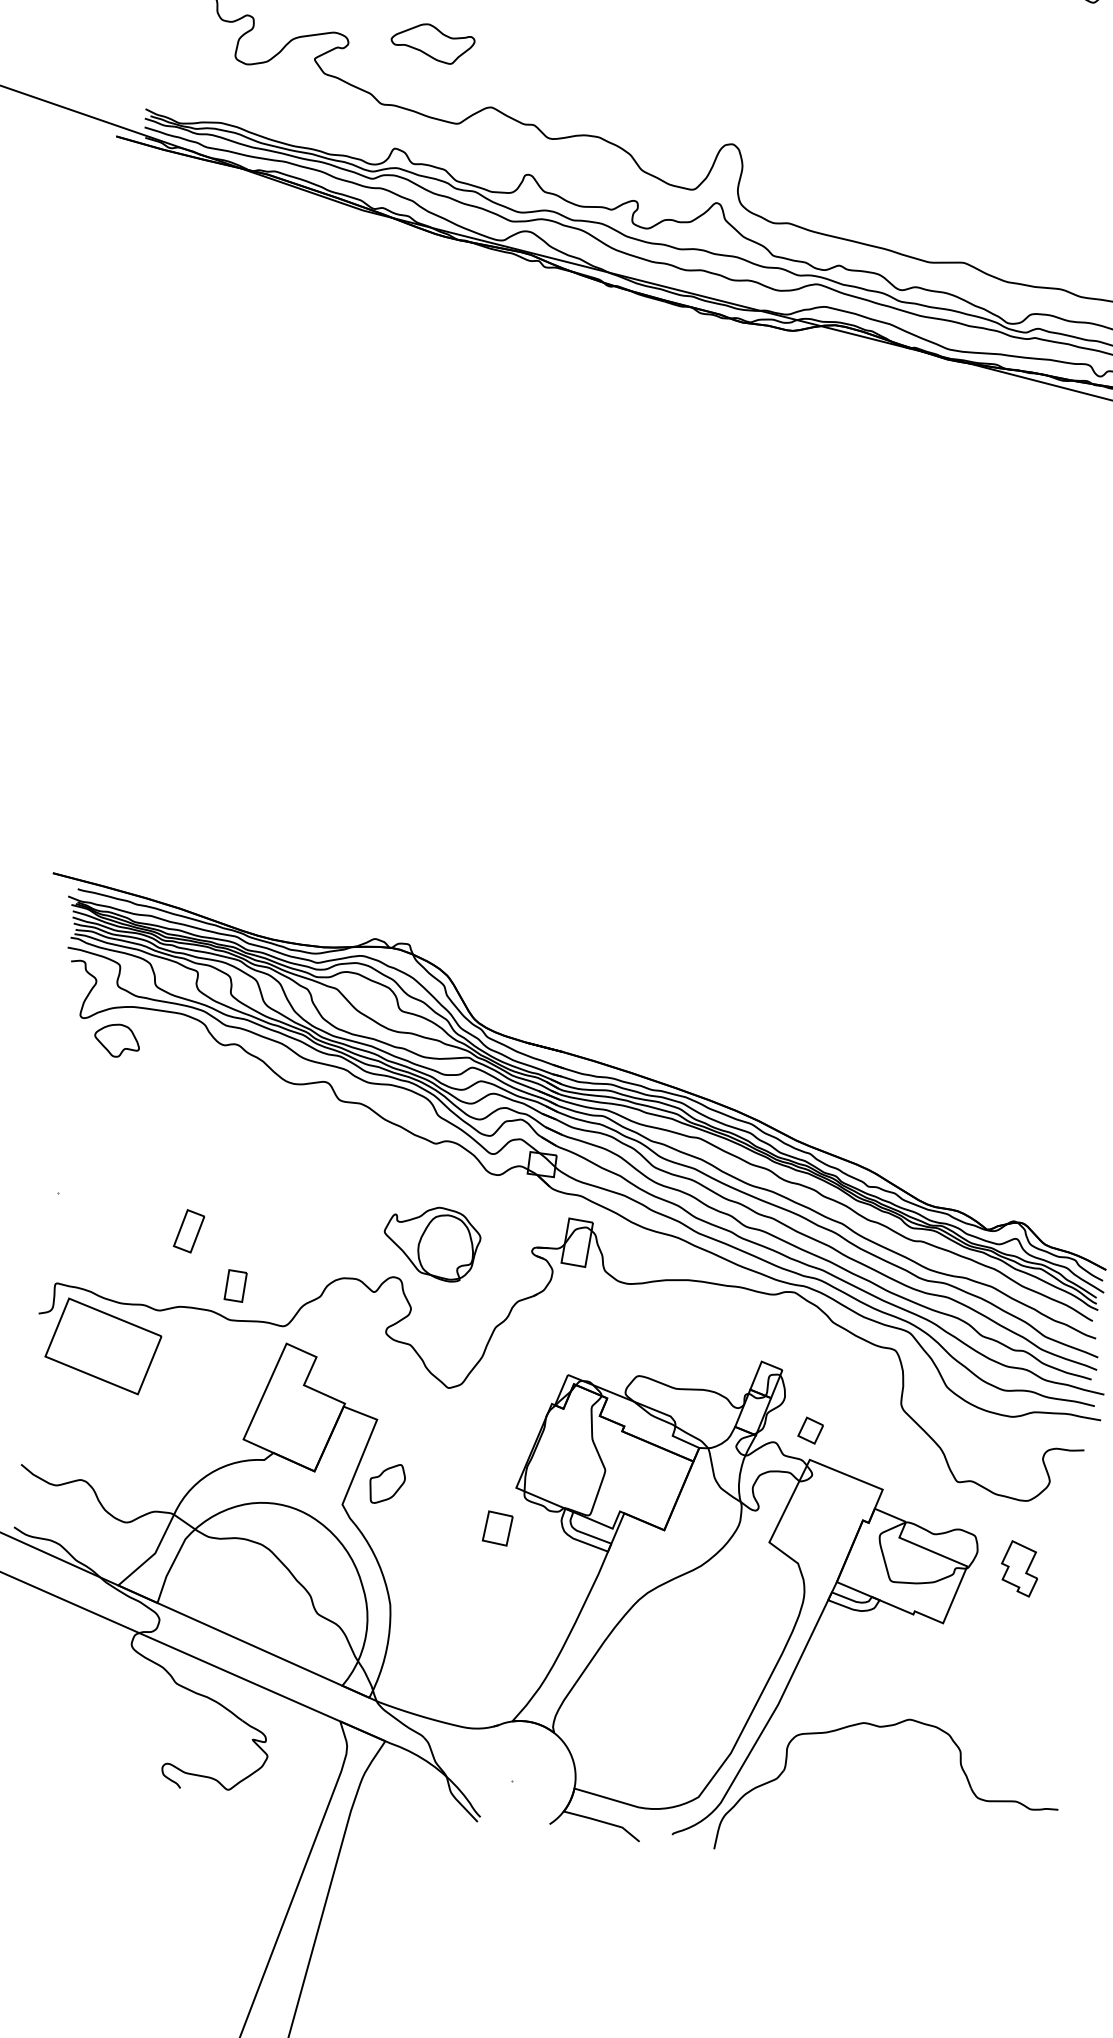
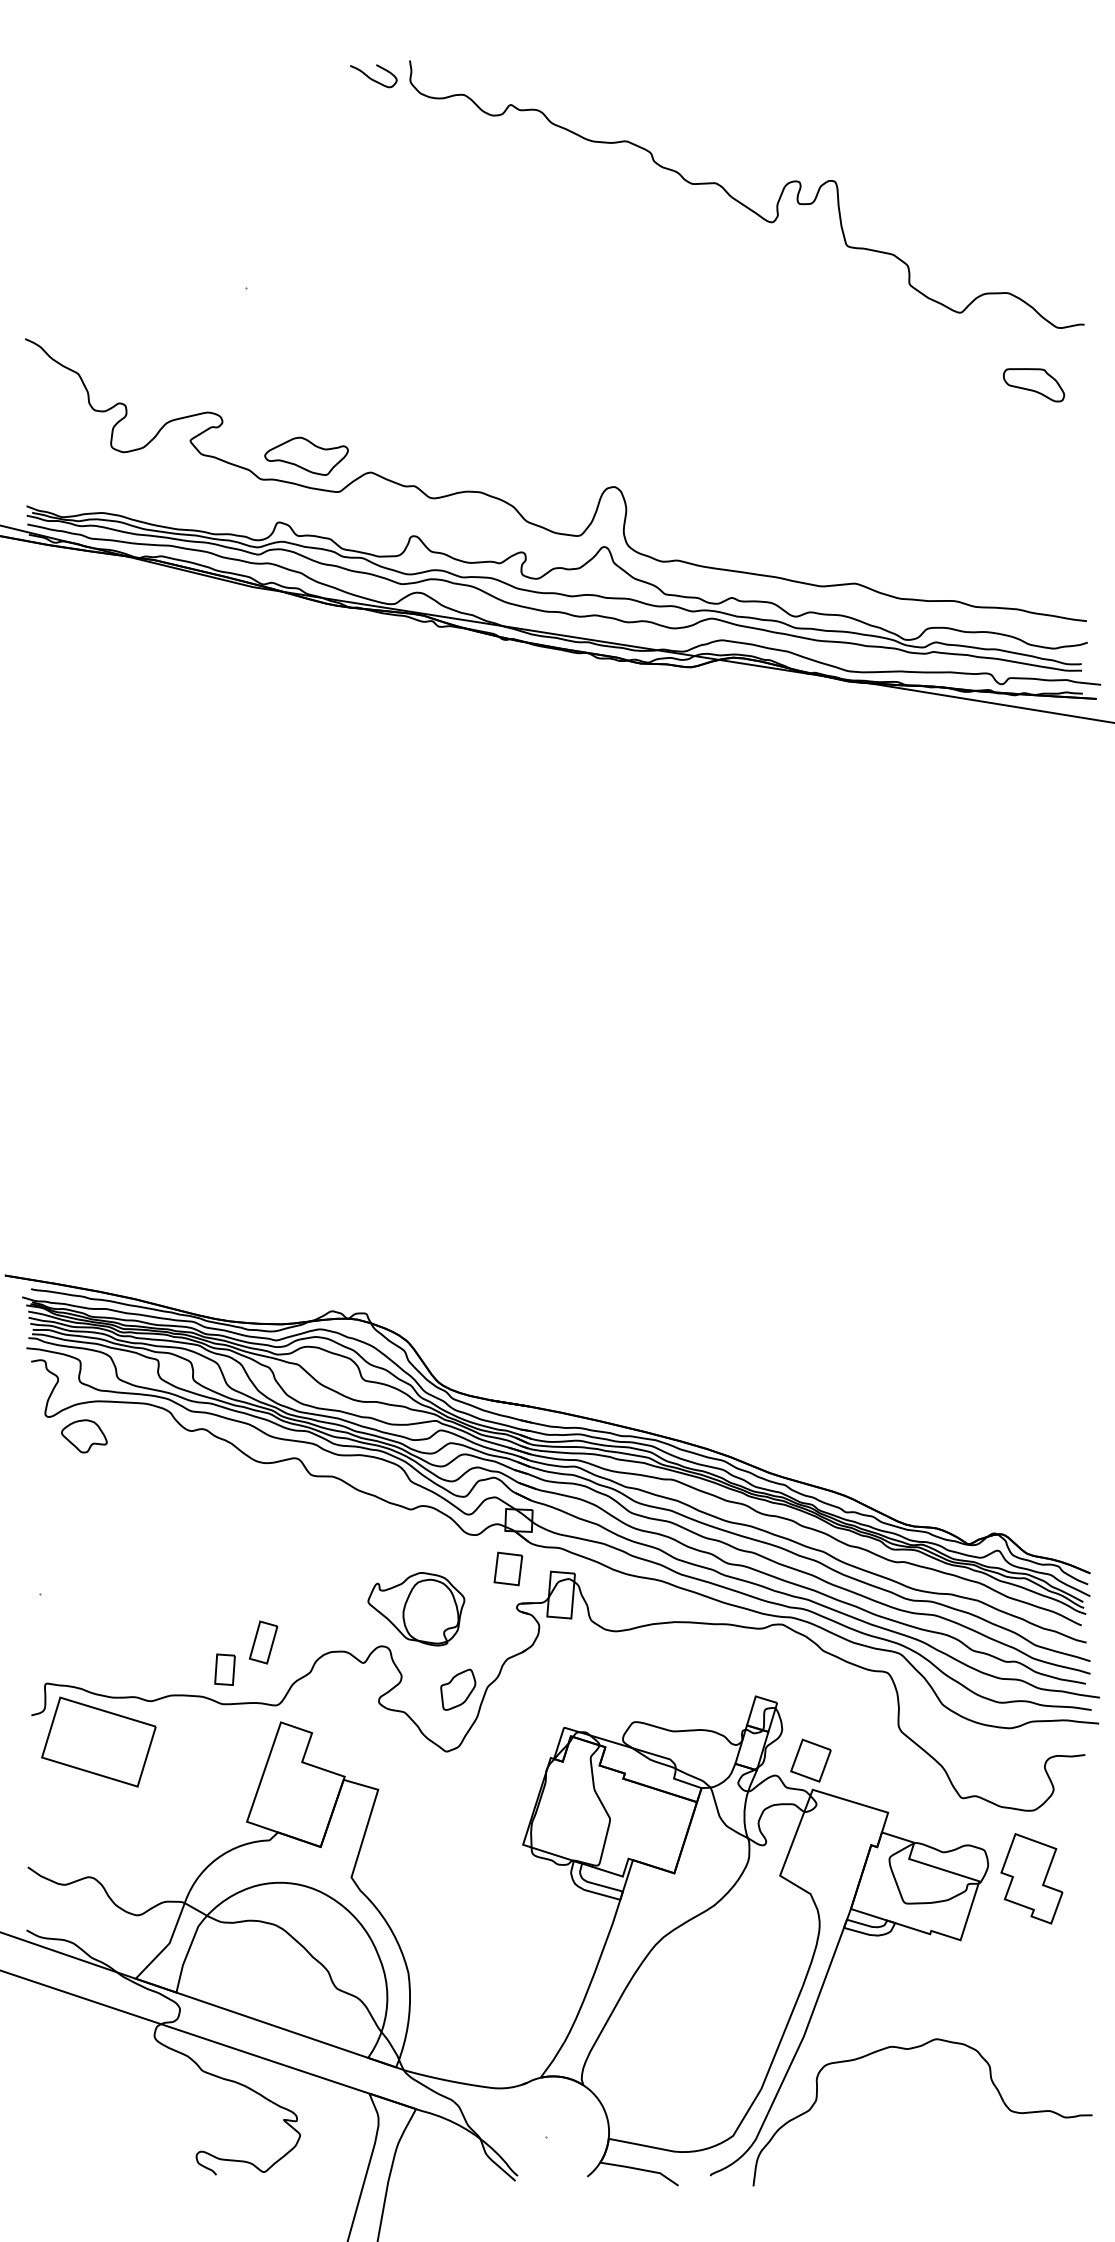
part: (432, 42) -> (306, 455), moved
part: (189, 1231) -> (263, 1642), moved
part: (810, 1430) -> (810, 1760), size x1.67
part: (387, 1483) -> (458, 1689), moved
part: (497, 1528) -> (508, 1568), moved
part: (1019, 1568) -> (1031, 1878), size x1.67

